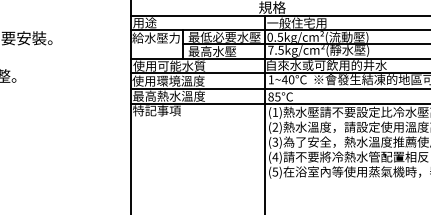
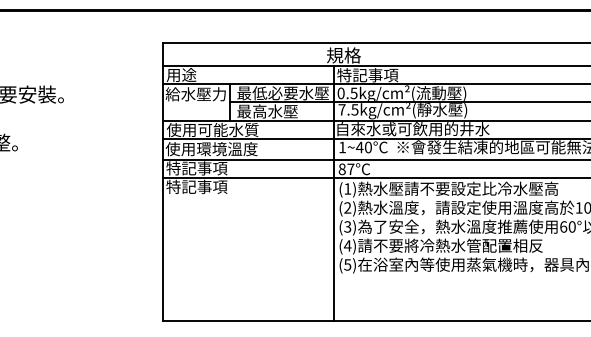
text: (296, 23) -> (374, 75), 一般住宅用 -> 特記事項
text: (169, 96) -> (212, 168), 最高熱水溫度 -> 特記事項
text: (277, 97) -> (350, 169), 85°C -> 87°C

